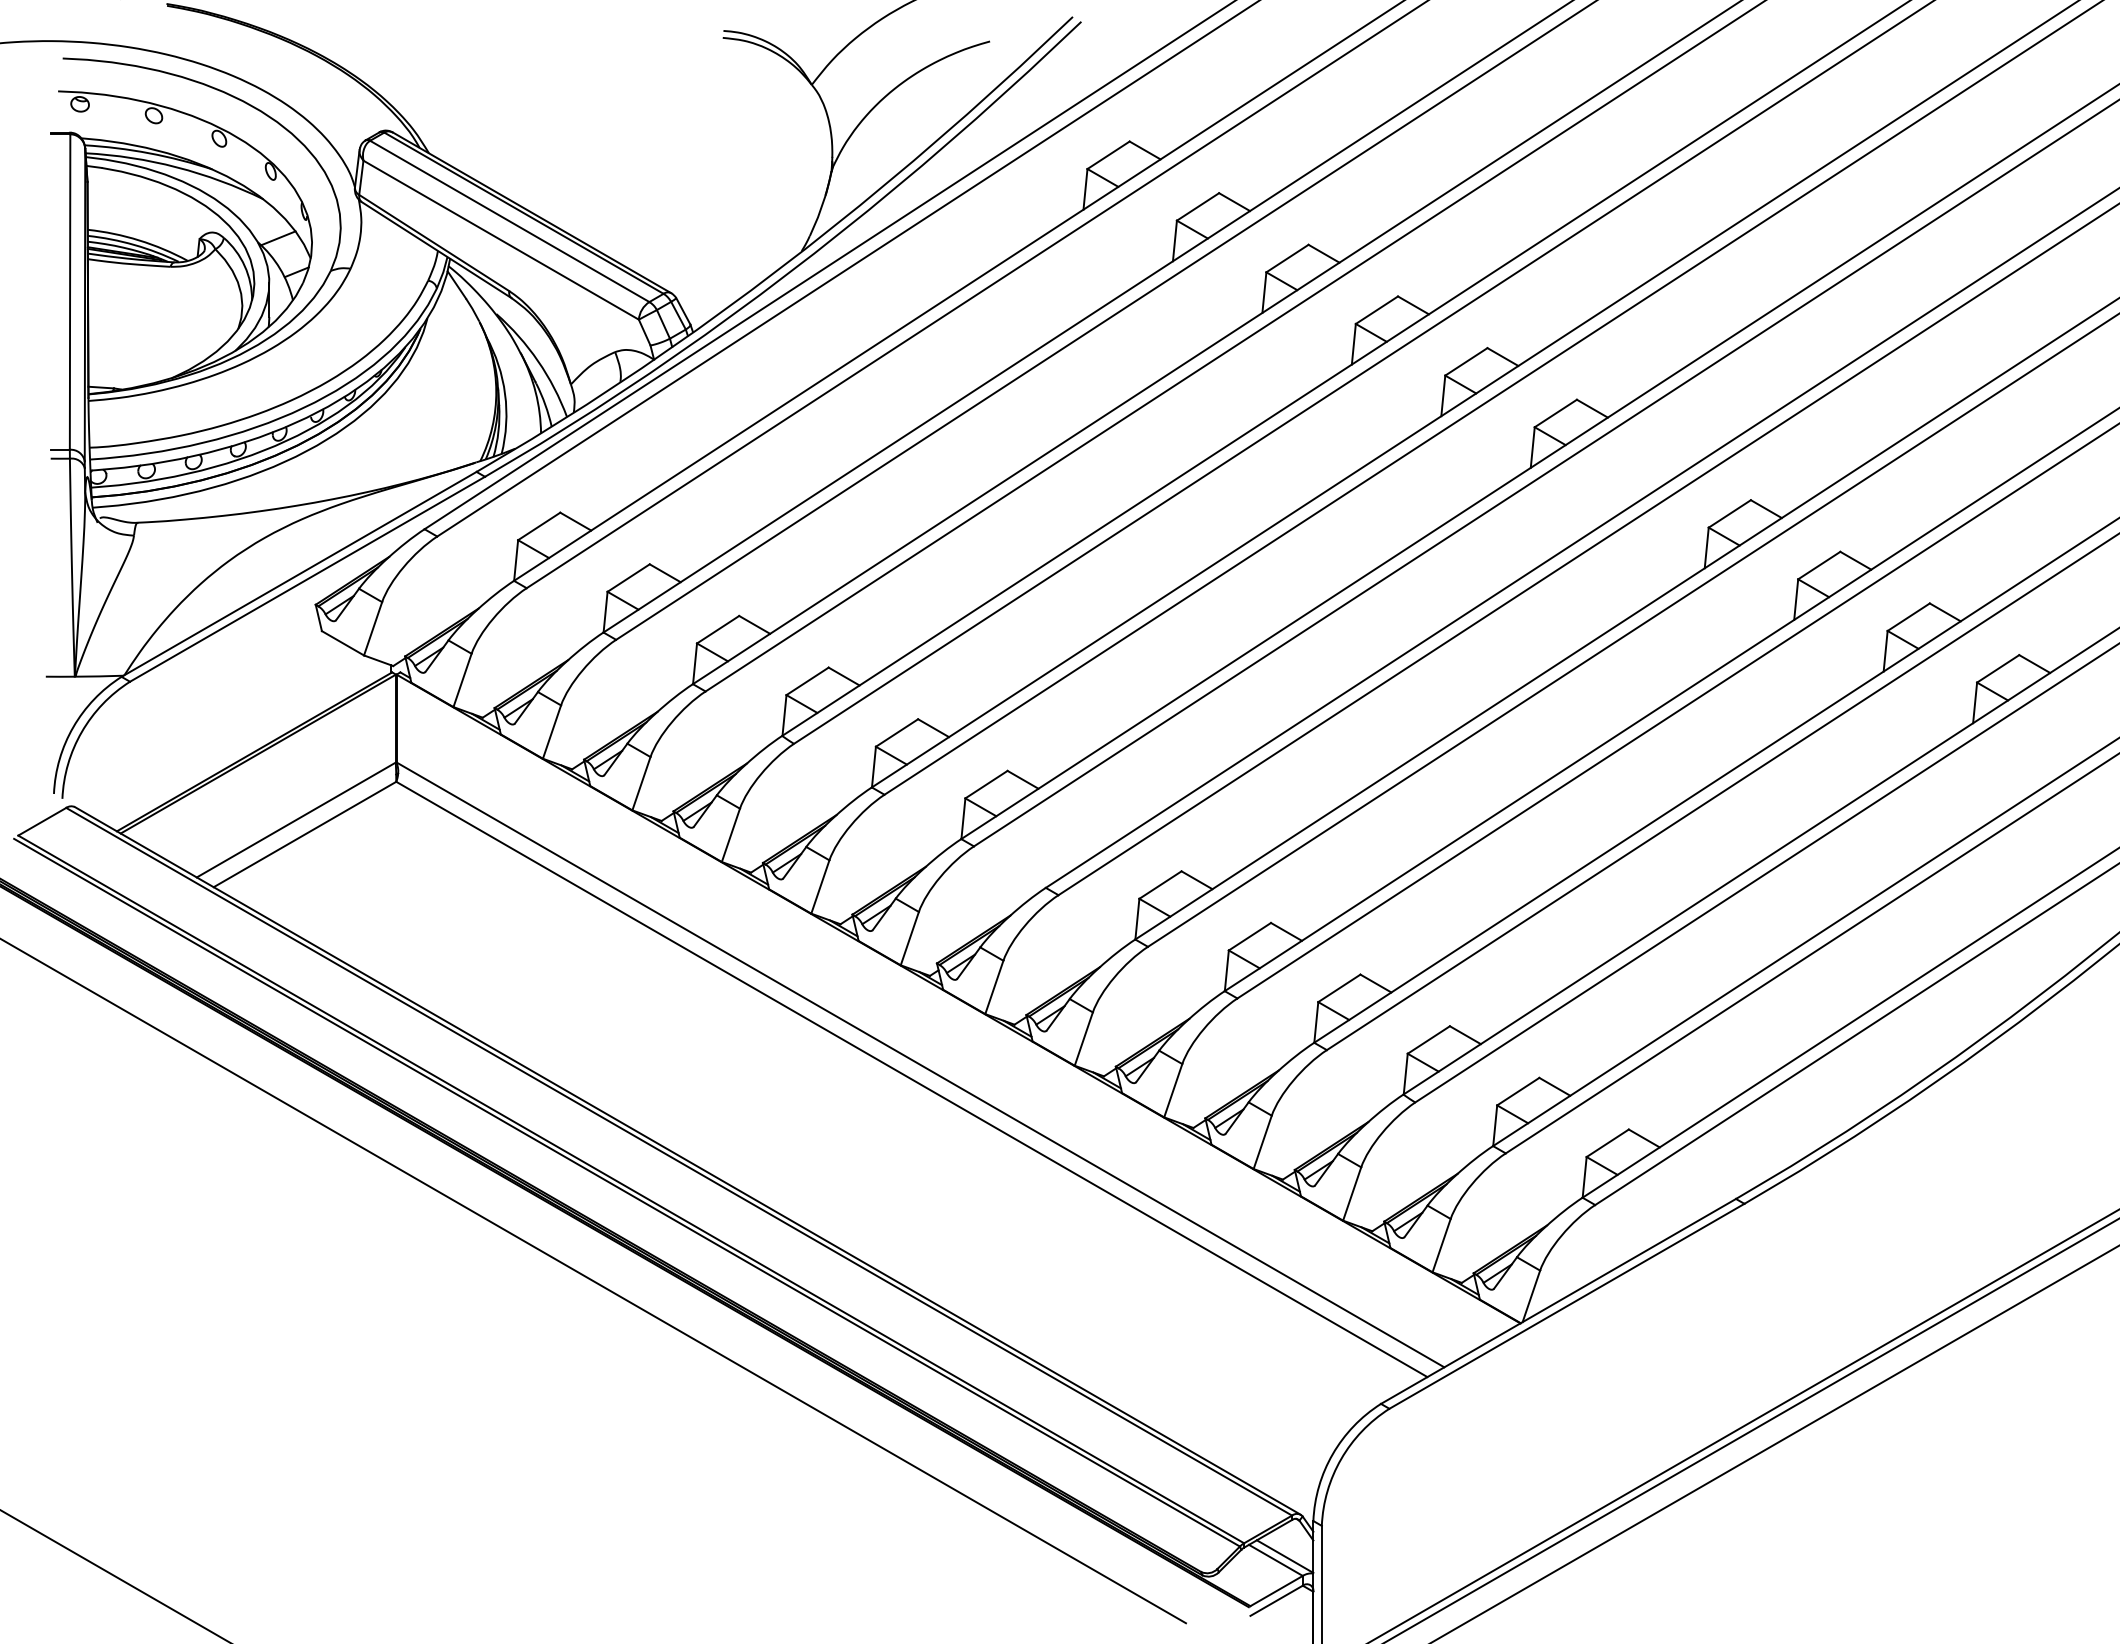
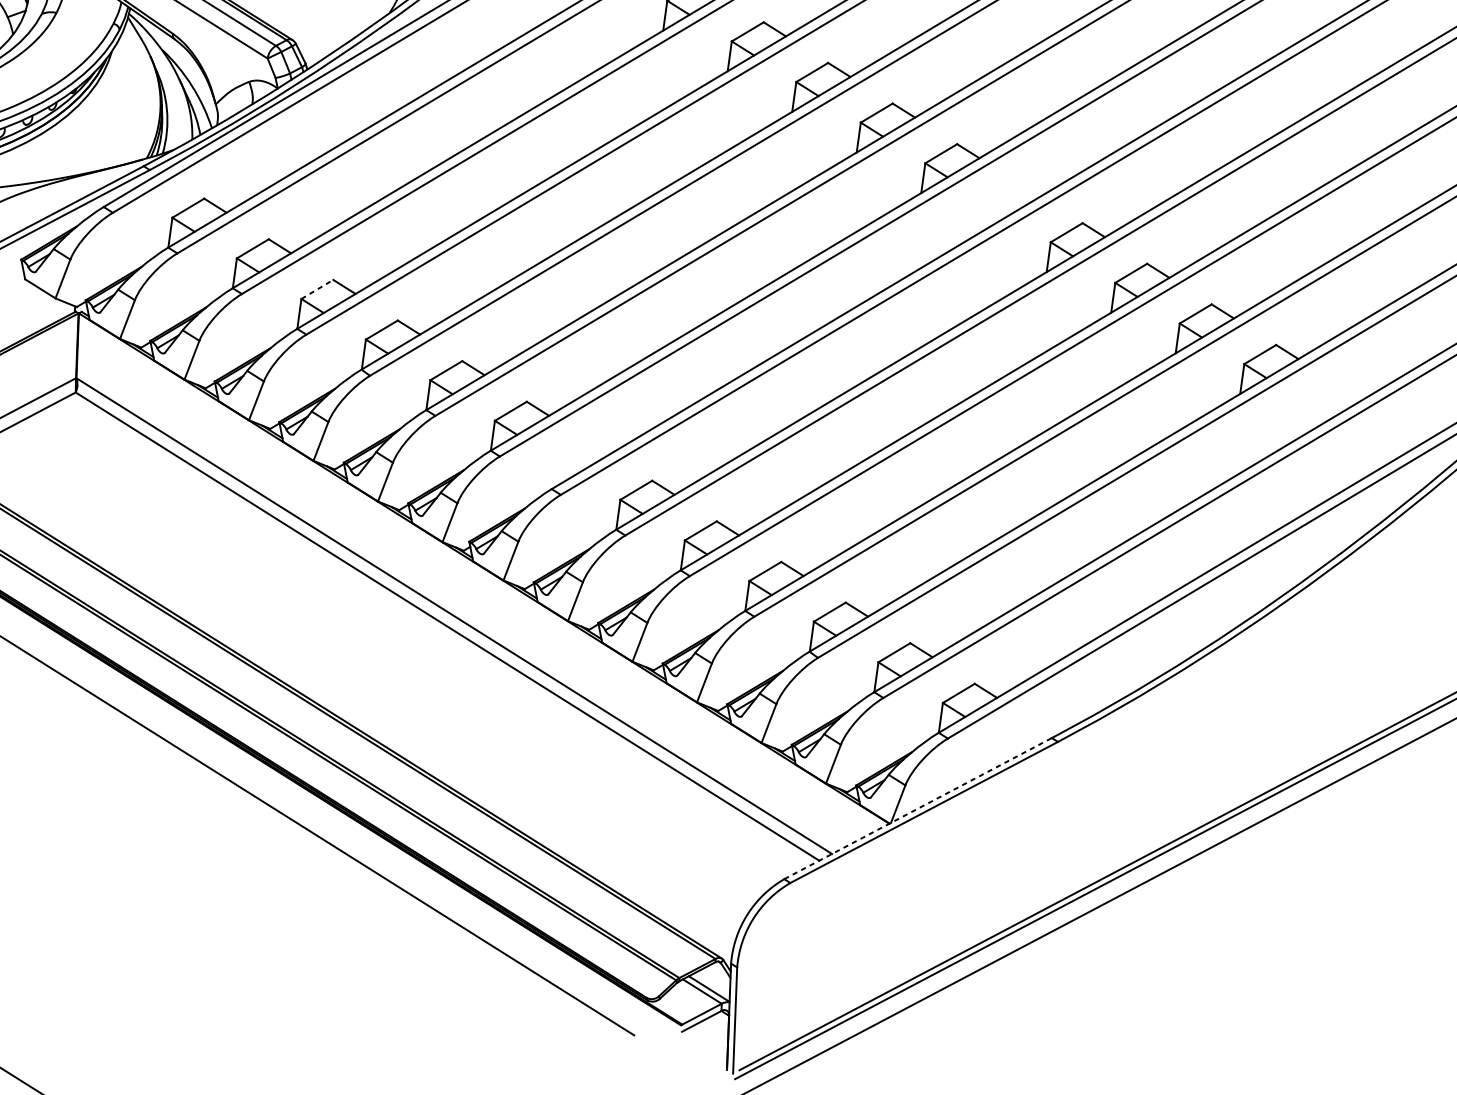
line: (718, 629) -> (317, 289), solid -> dashed
line: (1558, 1301) -> (918, 808), solid -> dashed

